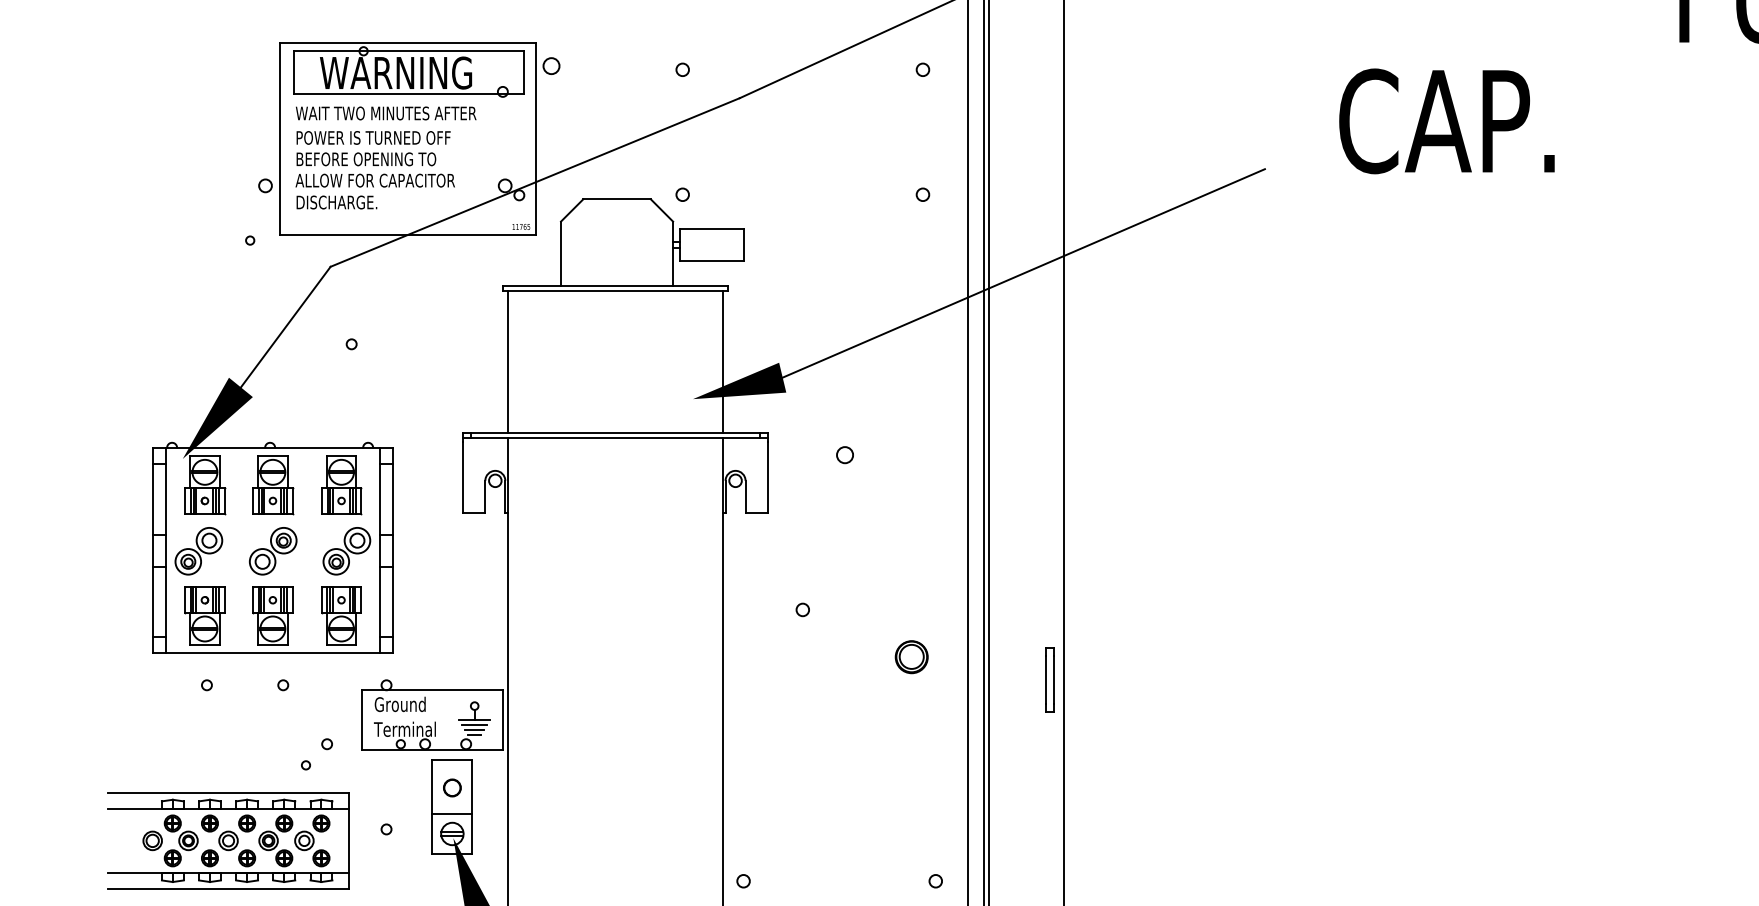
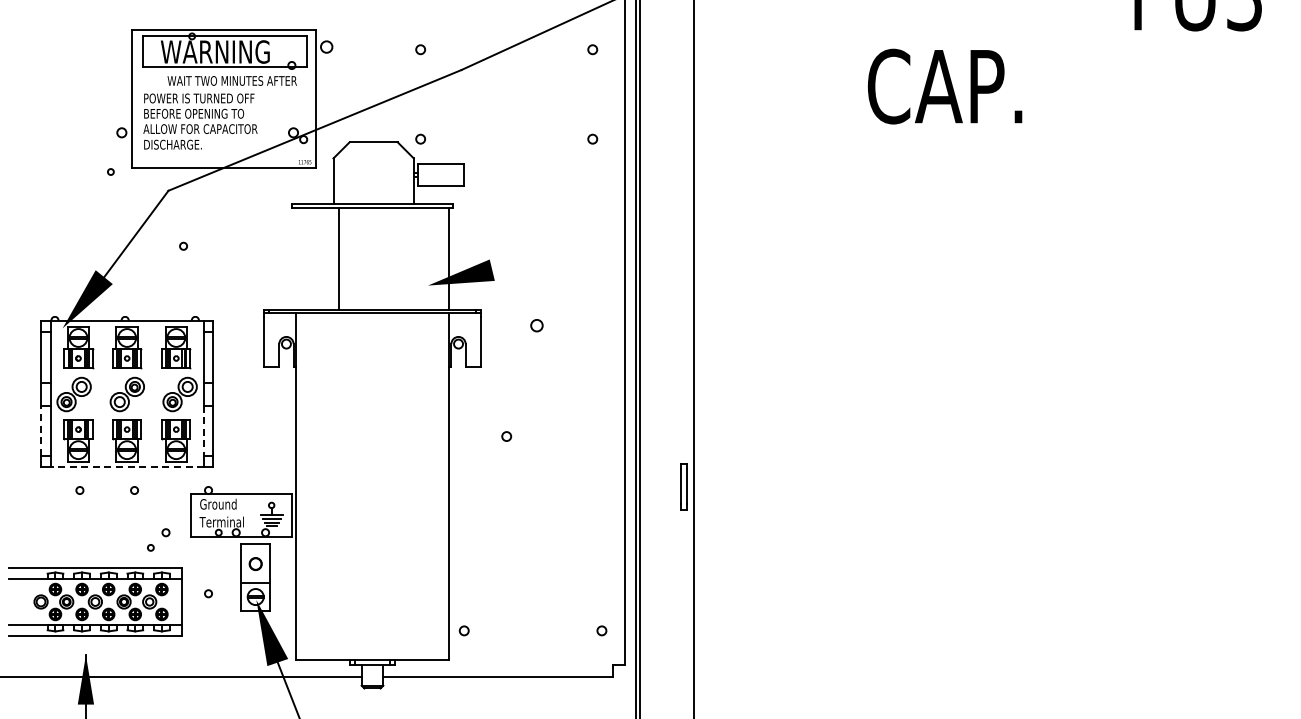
text: (385, 112) -> (231, 80), moved
text: (1447, 121) -> (945, 86), moved
line: (1023, 273) -> (664, 195), removed
line: (507, 361) -> (338, 258), moved
line: (153, 601) -> (41, 430), solid -> dashed
line: (380, 602) -> (204, 431), solid -> dashed
line: (273, 653) -> (127, 467), solid -> dashed
part: (911, 657) -> (584, 470), removed

